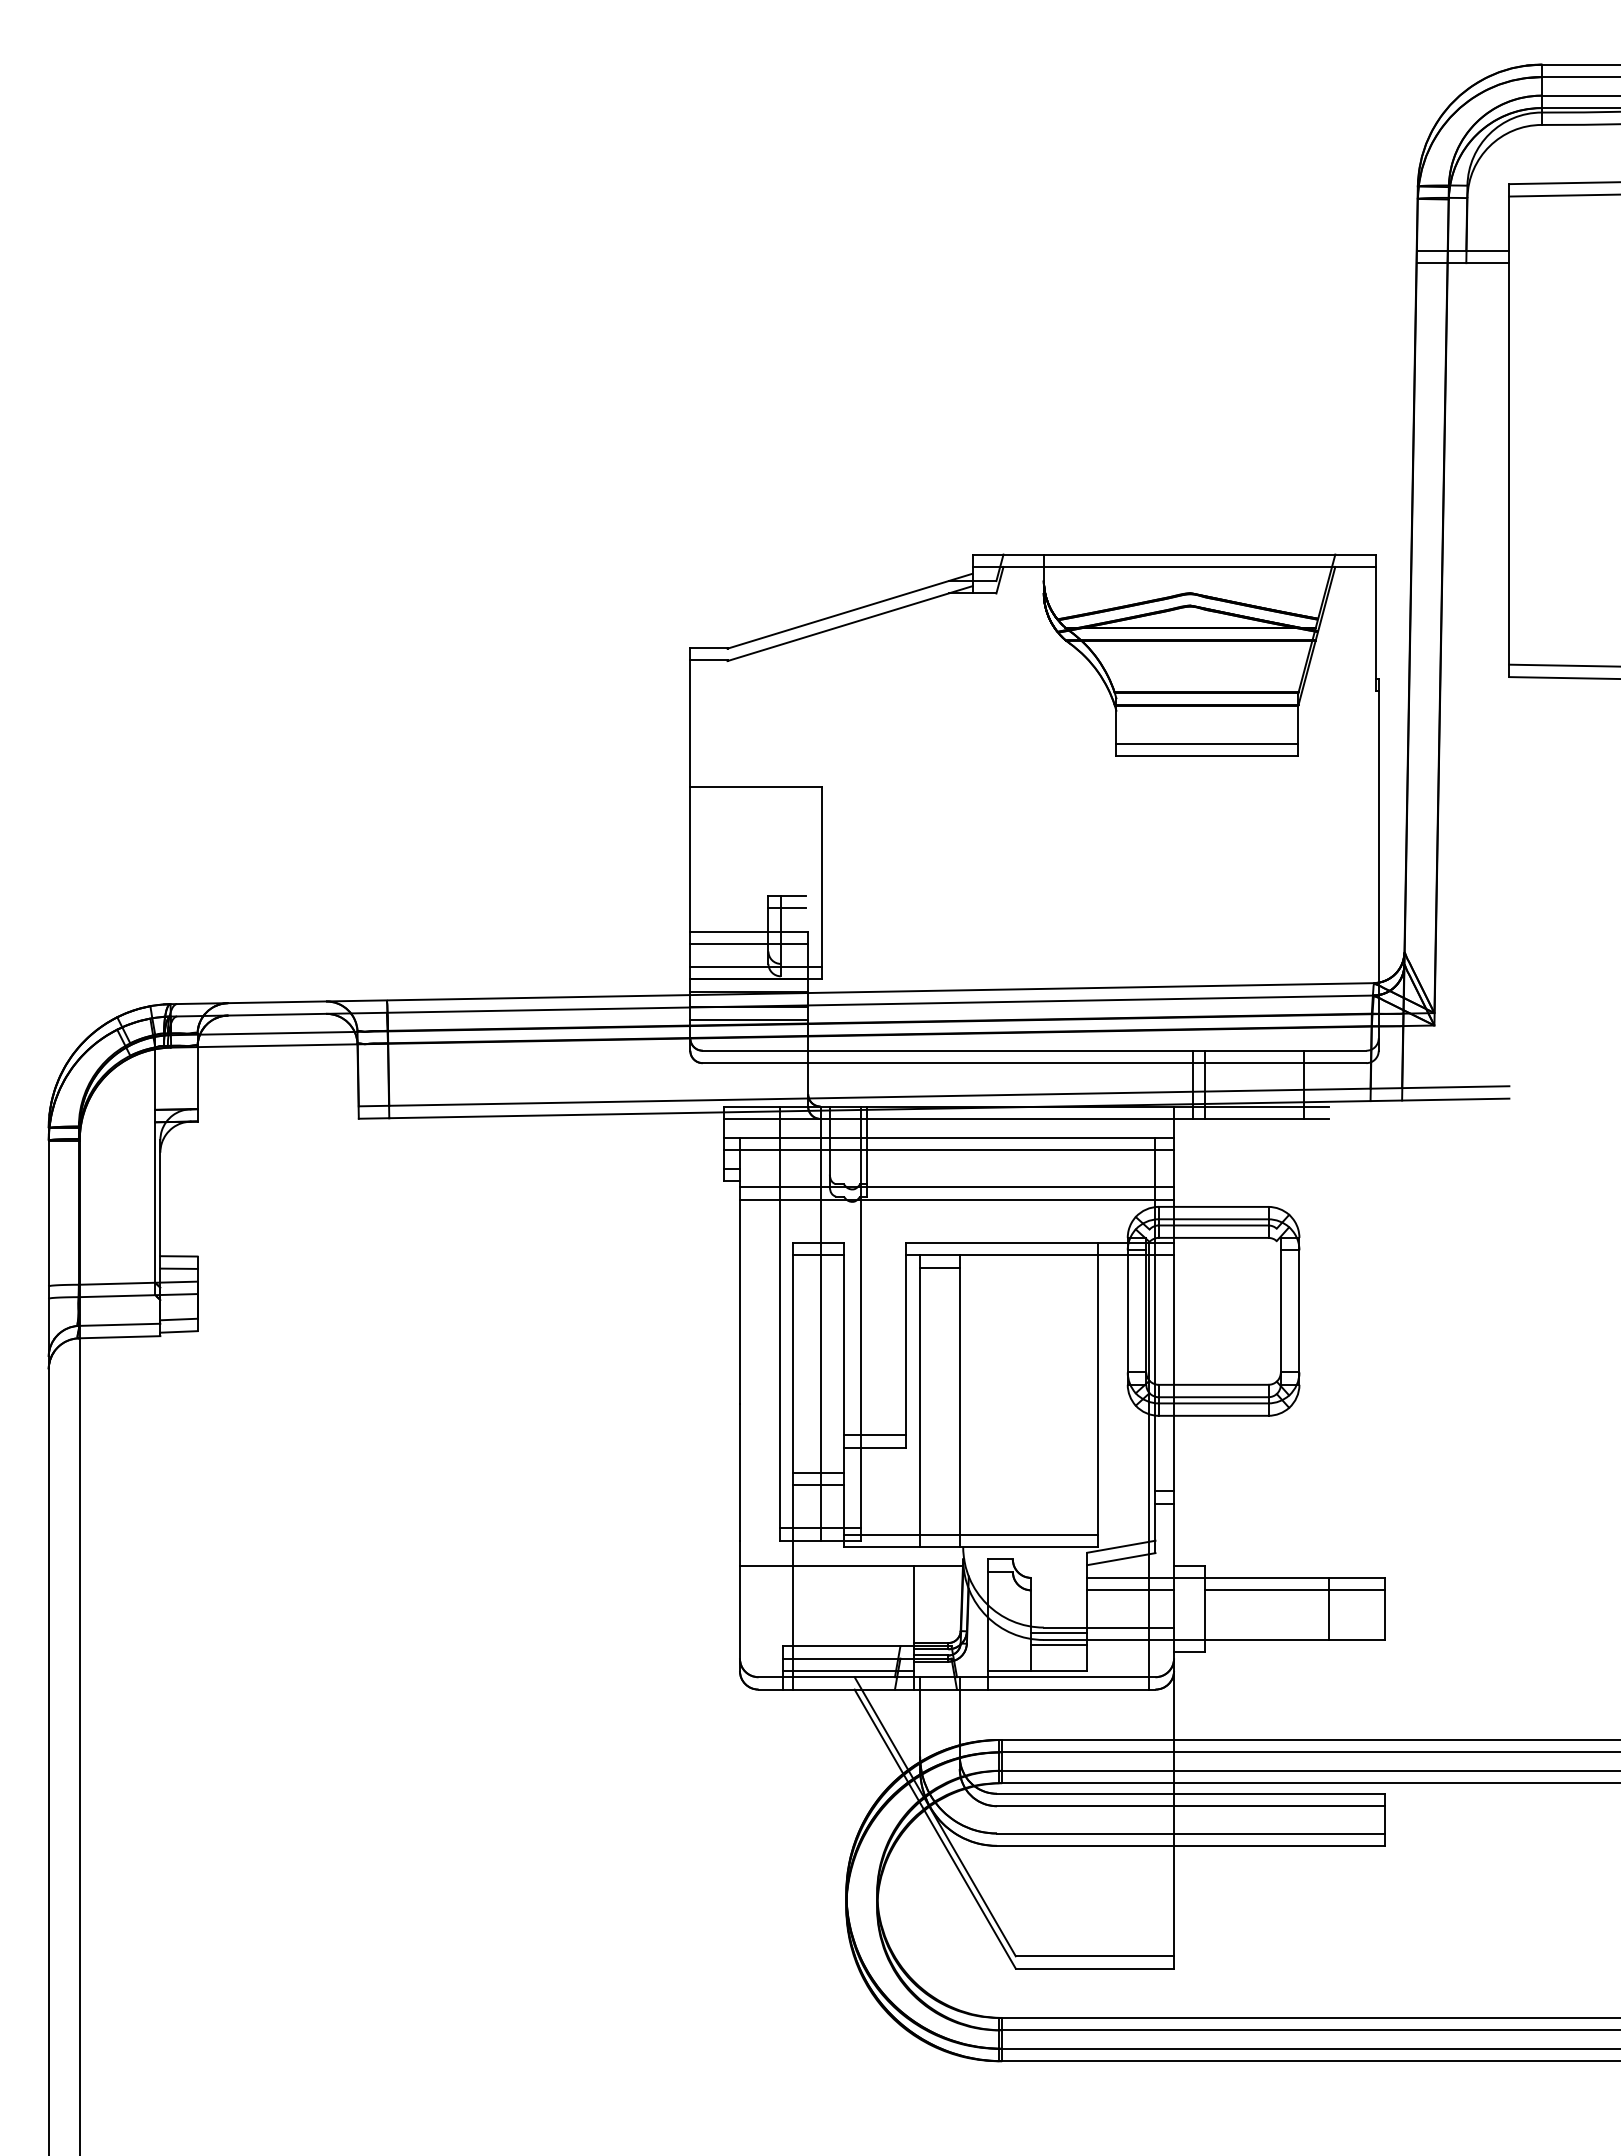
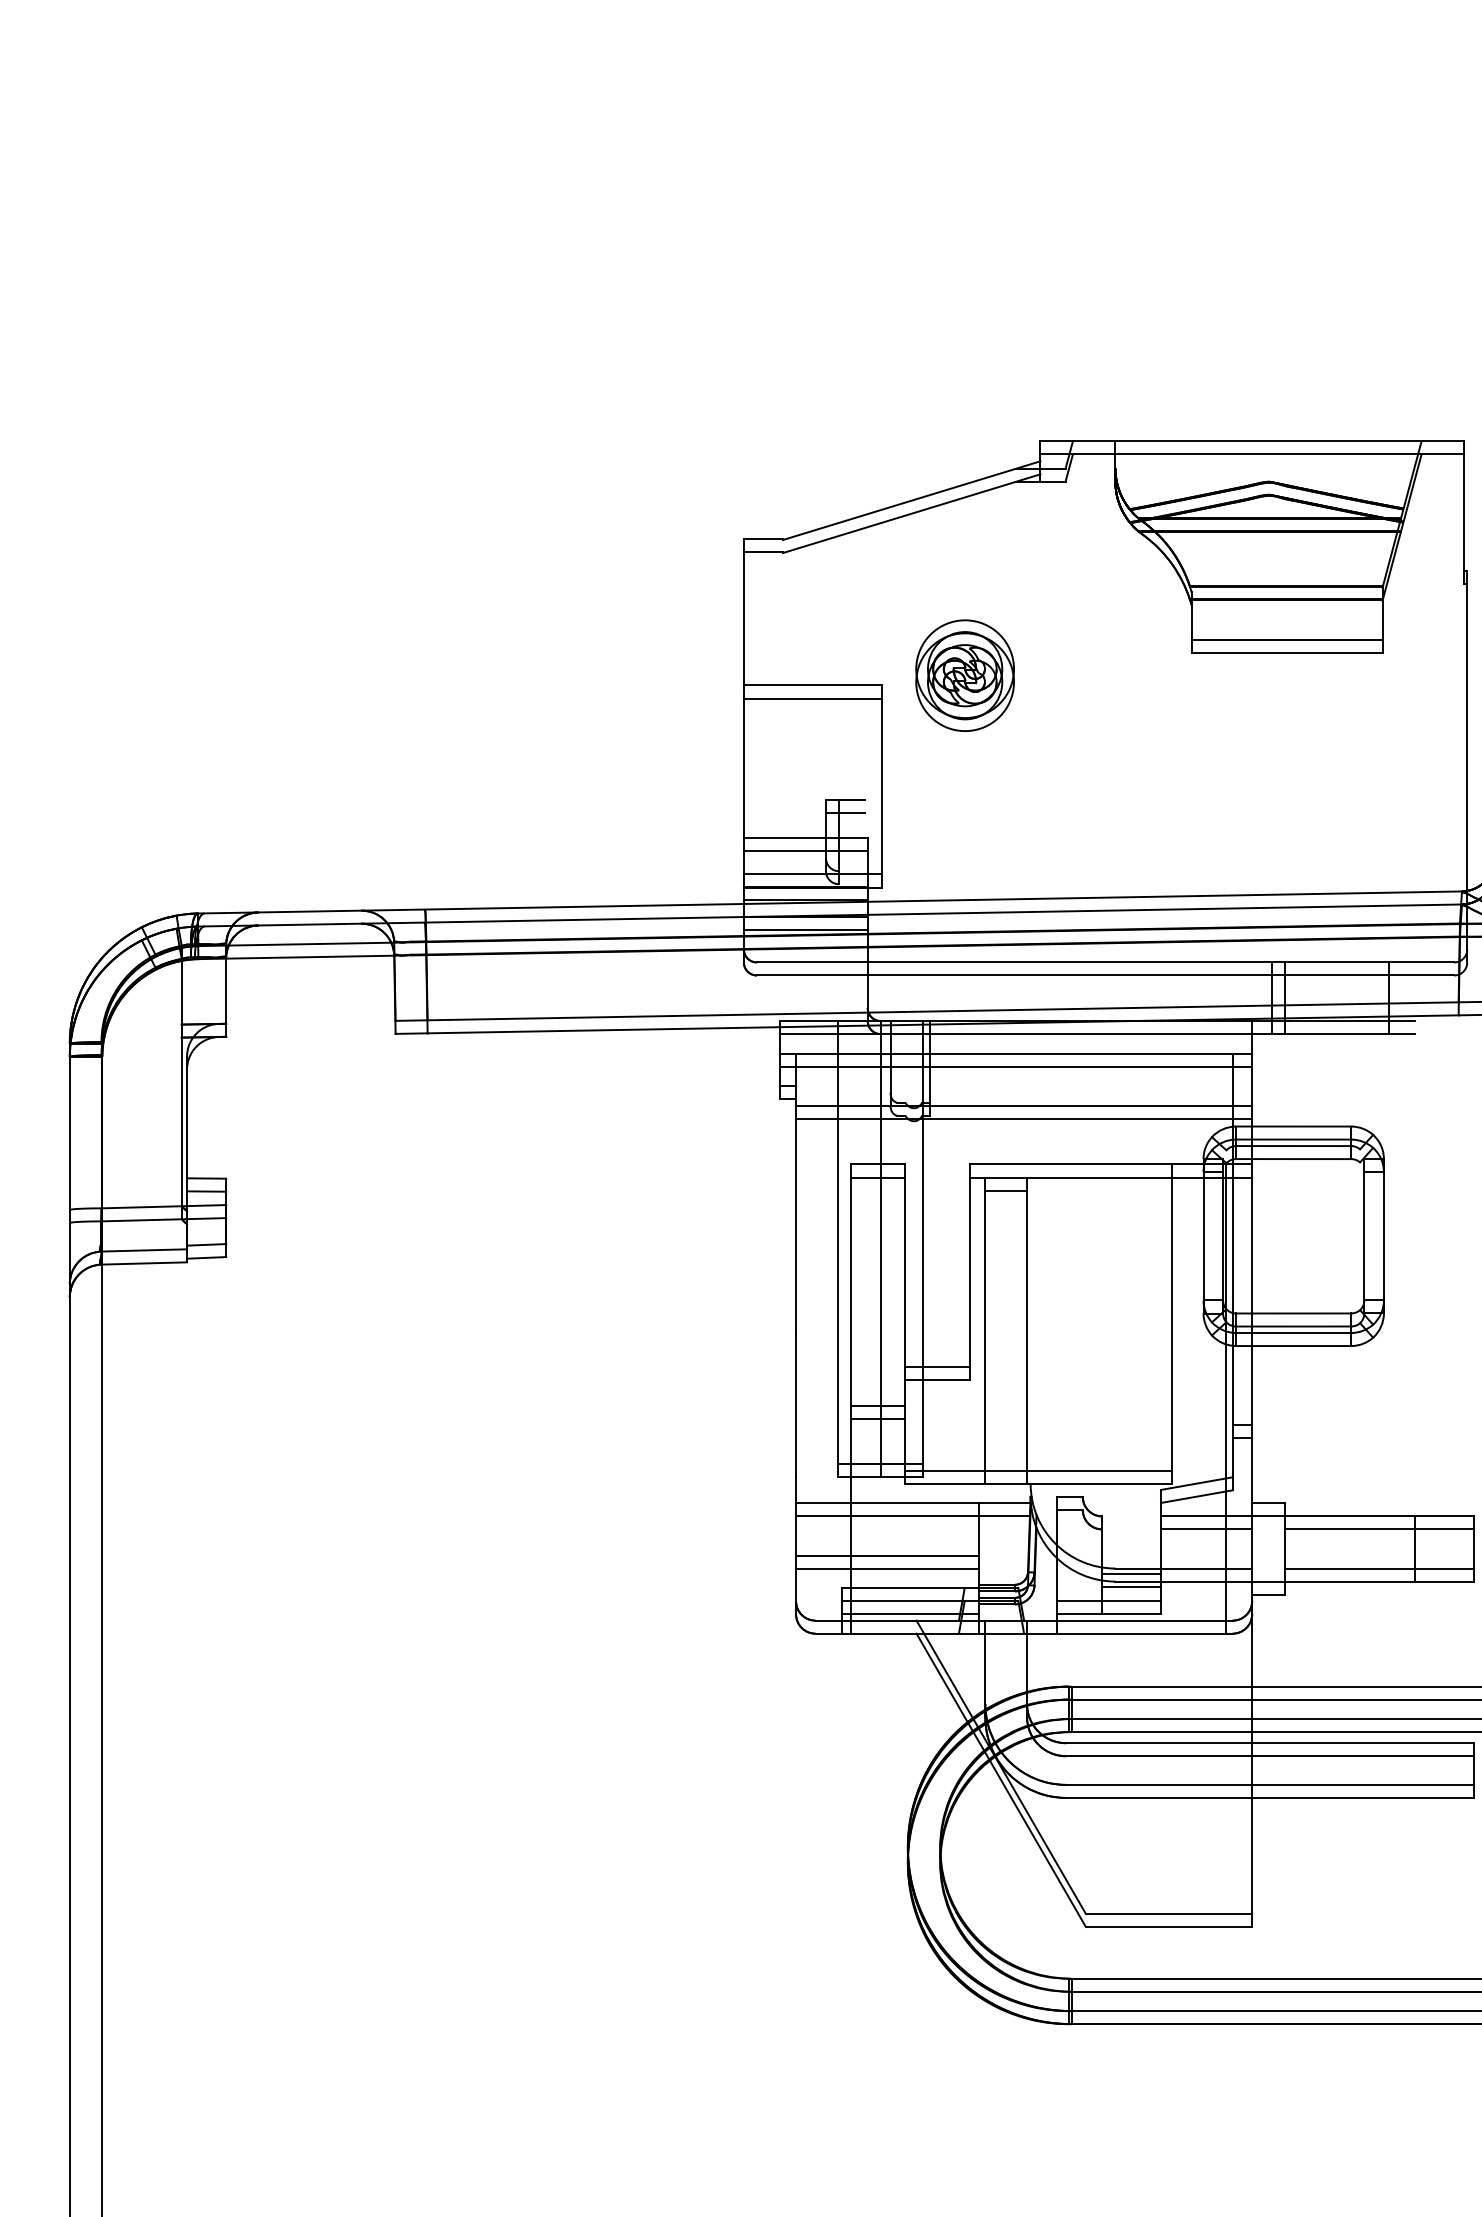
part: (900, 777) -> (964, 675), added
line: (755, 799) -> (812, 698), added
line: (850, 1577) -> (912, 1515), added
line: (826, 1615) -> (886, 1555), added
line: (826, 1627) -> (886, 1568), added
line: (1294, 1627) -> (1378, 1568), added
line: (1037, 1658) -> (1108, 1601), added

